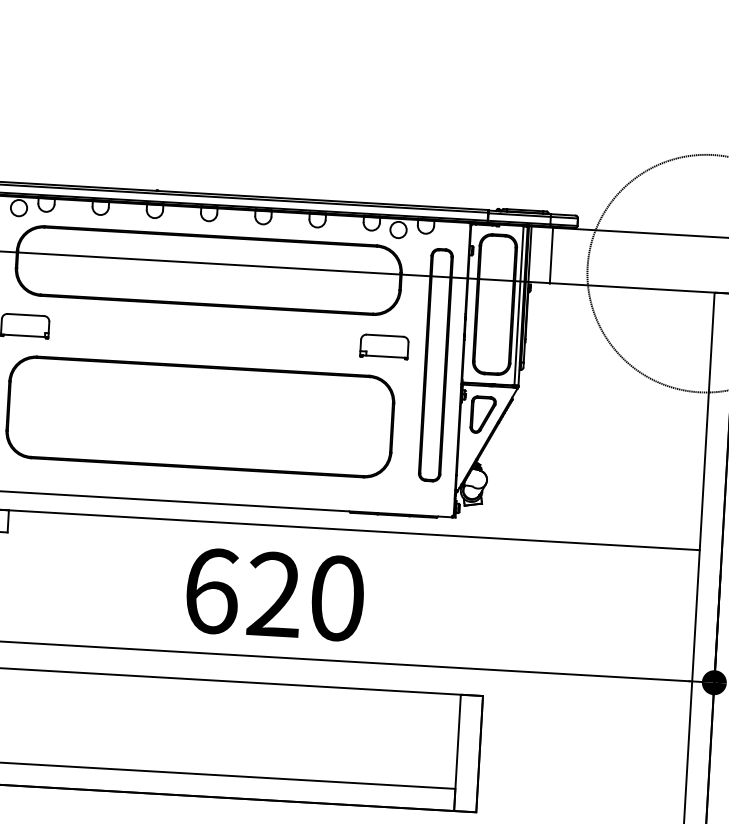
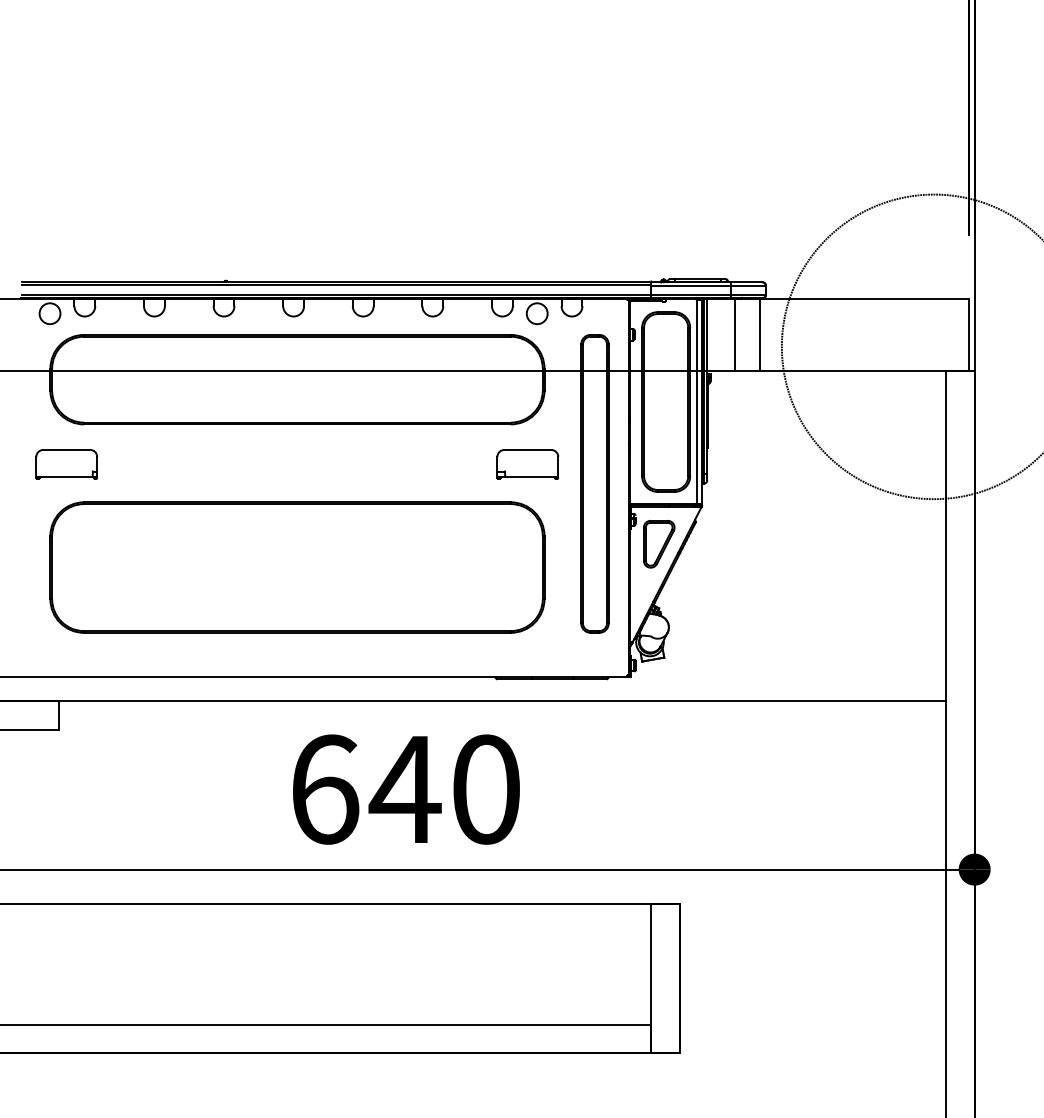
line: (570, 256) -> (759, 334), added
text: (273, 593) -> (404, 788), 620 -> 640

